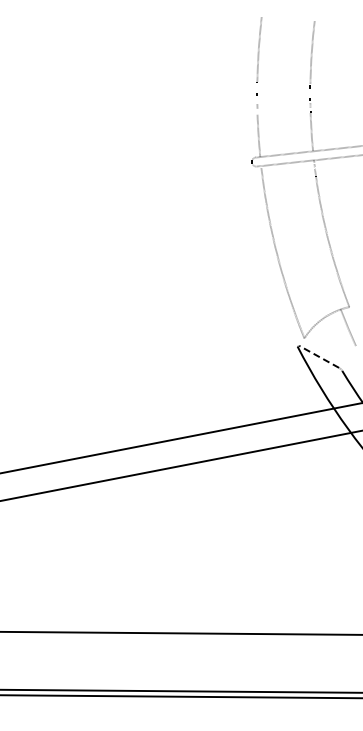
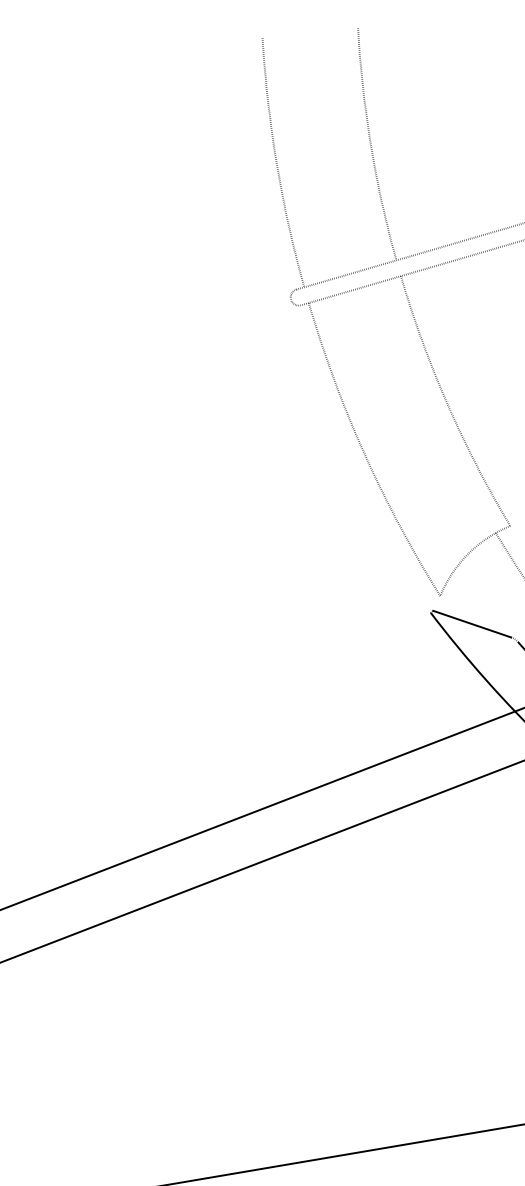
line: (319, 356) -> (472, 623), dashed -> solid

